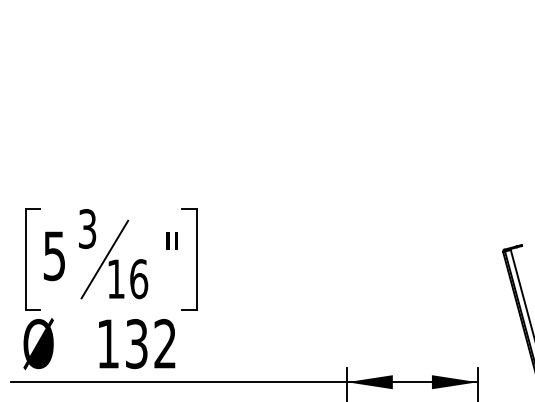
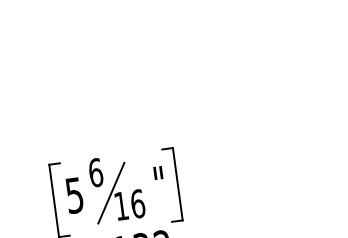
text: (87, 229) -> (95, 173), 3 -> 6

